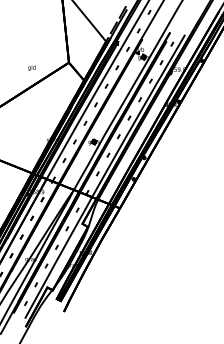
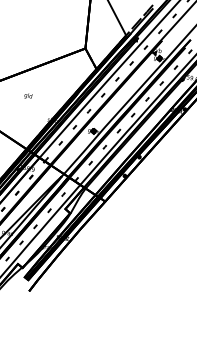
text: (31, 67) -> (28, 95), moved

